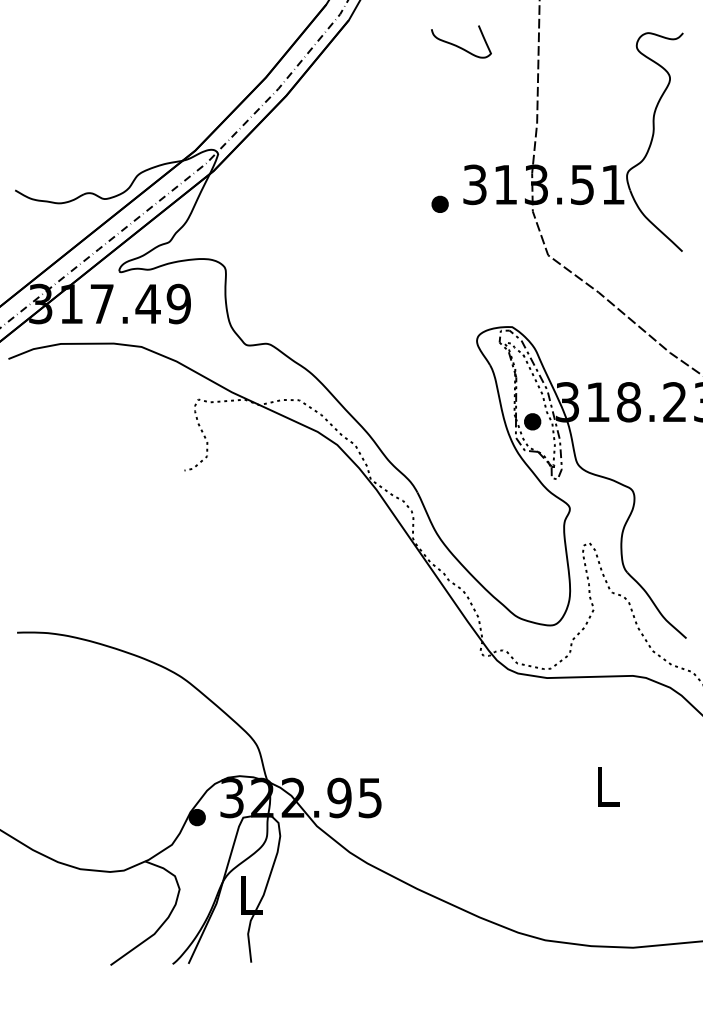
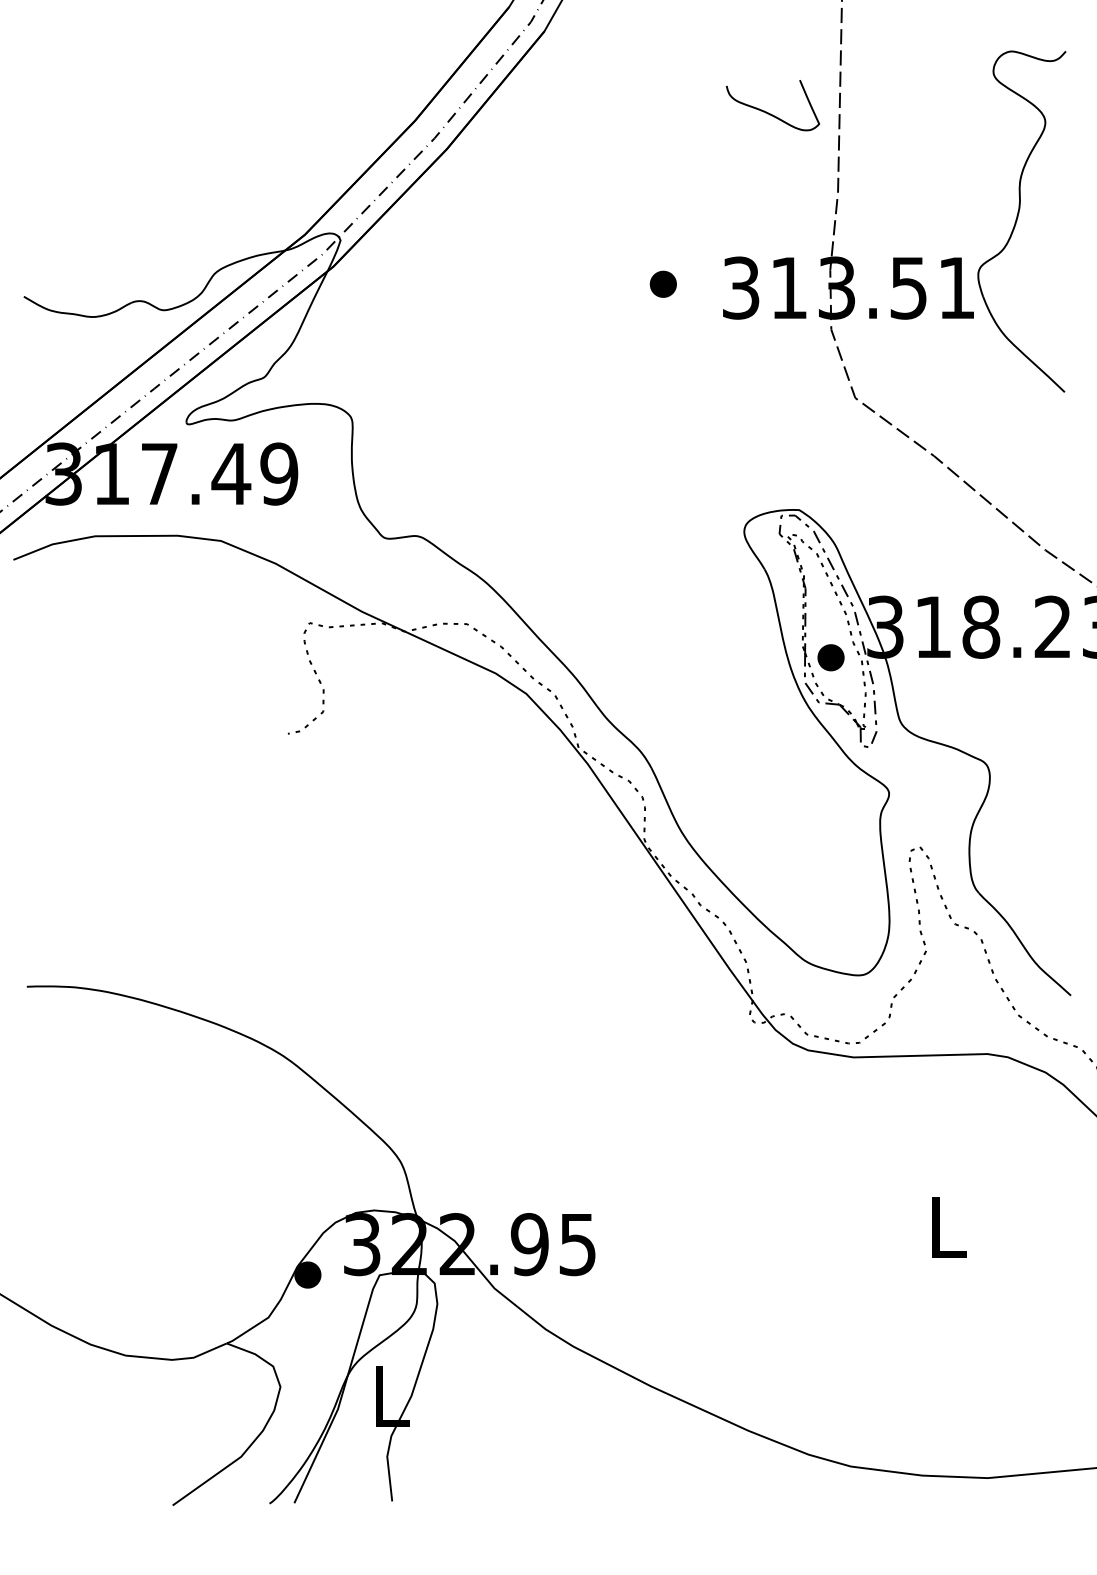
curve: (458, 45) -> (768, 111), moved
part: (439, 203) -> (662, 282), moved

